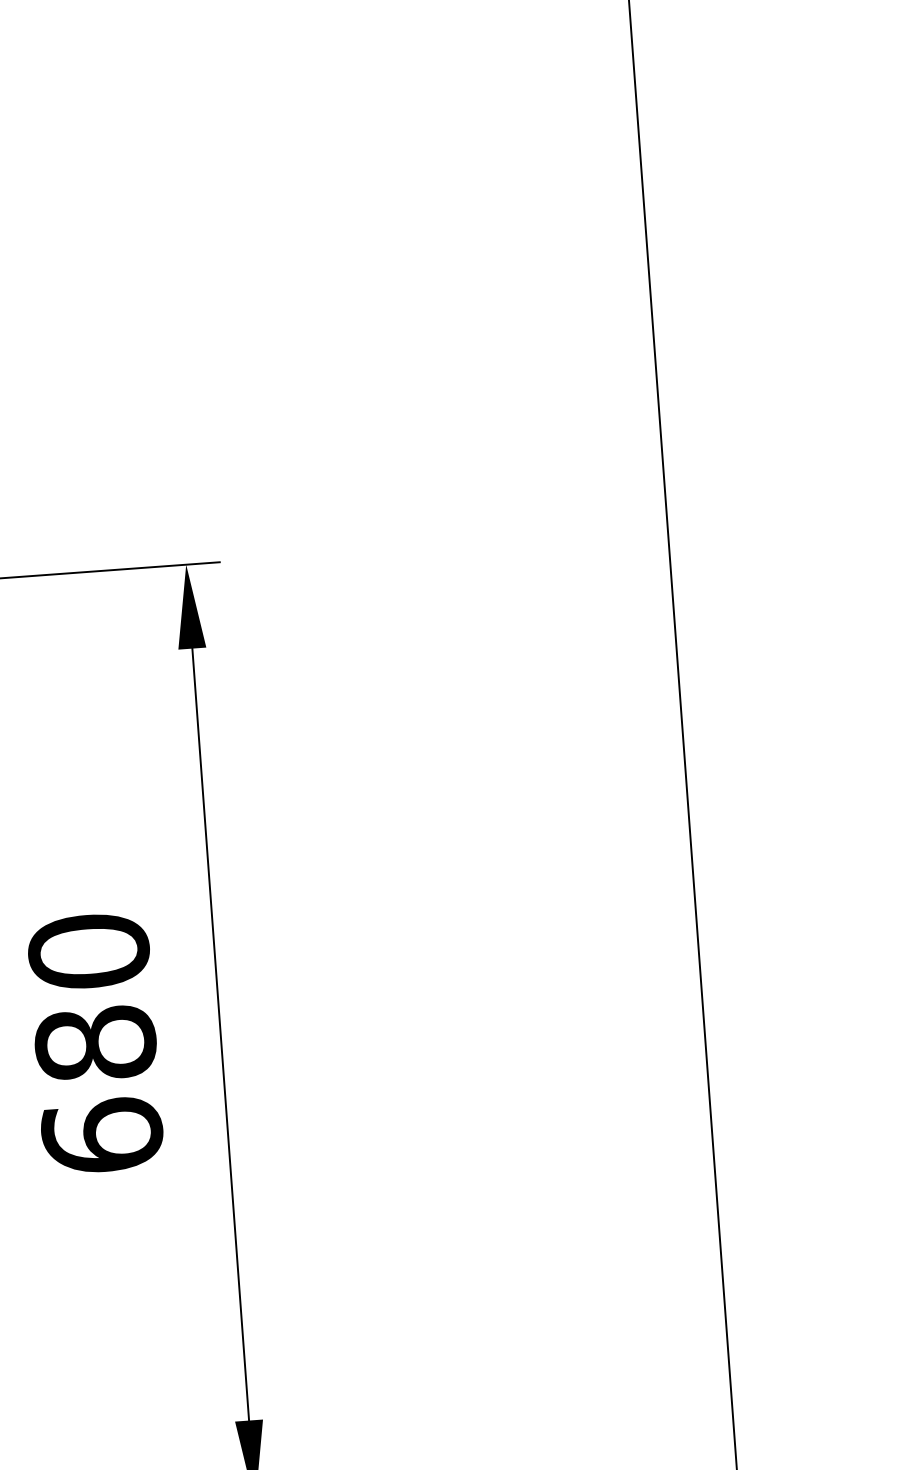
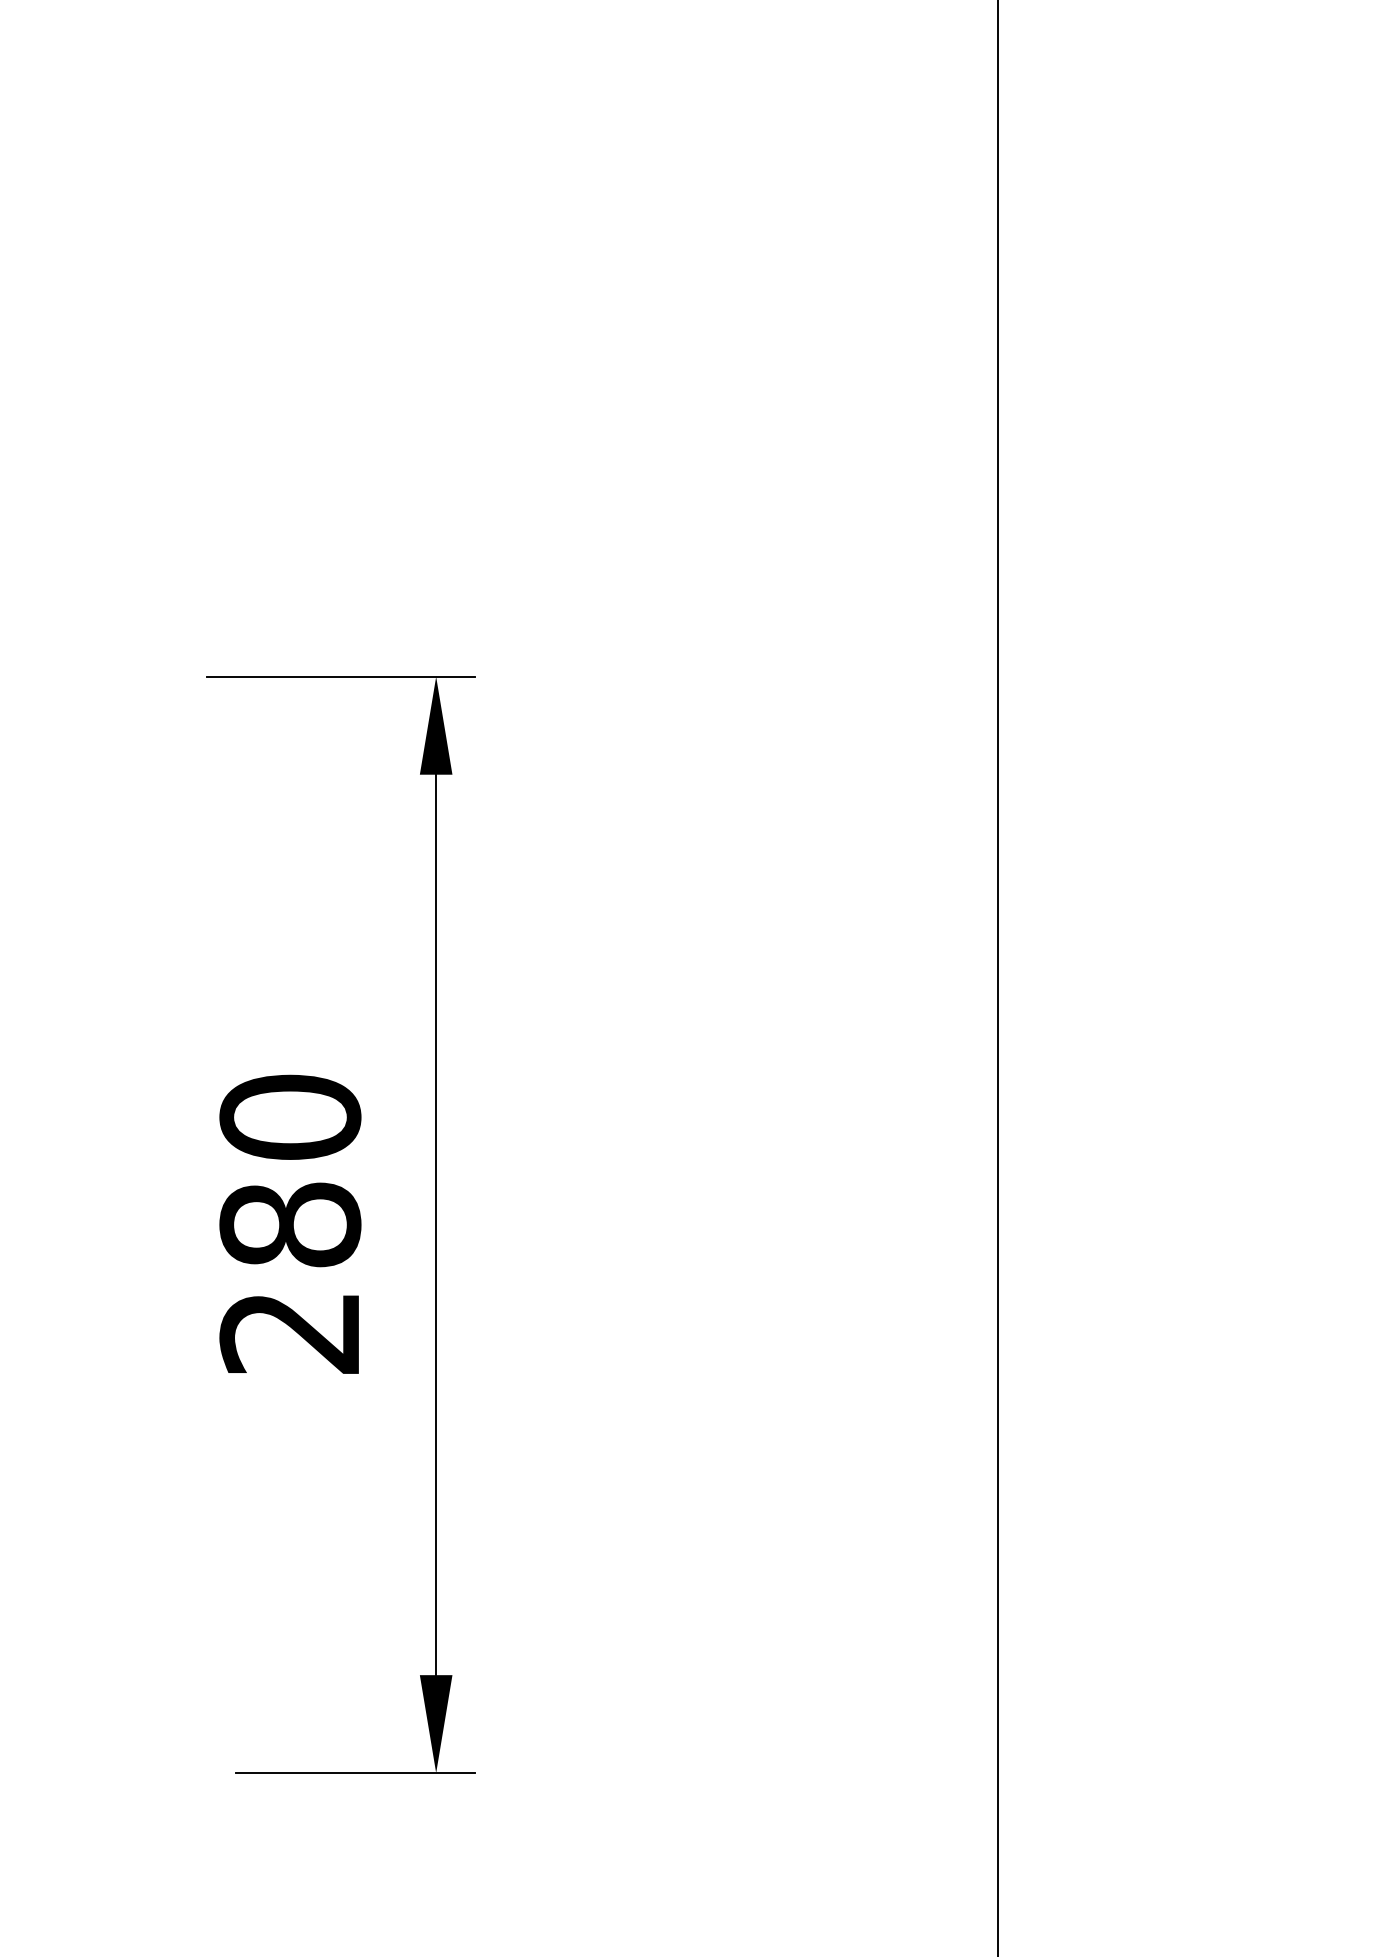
text: (102, 1135) -> (290, 1331), 680 -> 280

